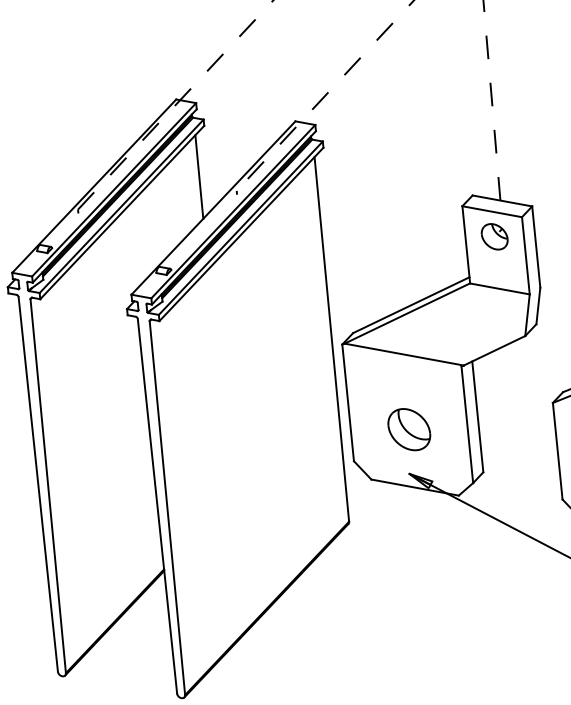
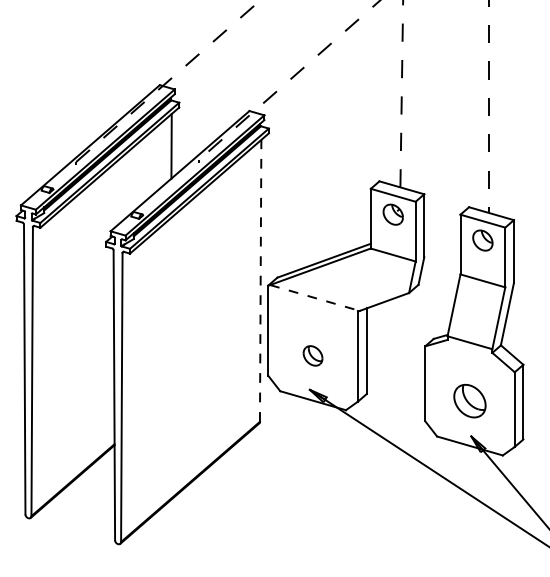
line: (331, 338) -> (260, 280), solid -> dashed
line: (403, 354) -> (314, 297), solid -> dashed
part: (408, 429) -> (312, 355), size x0.6

